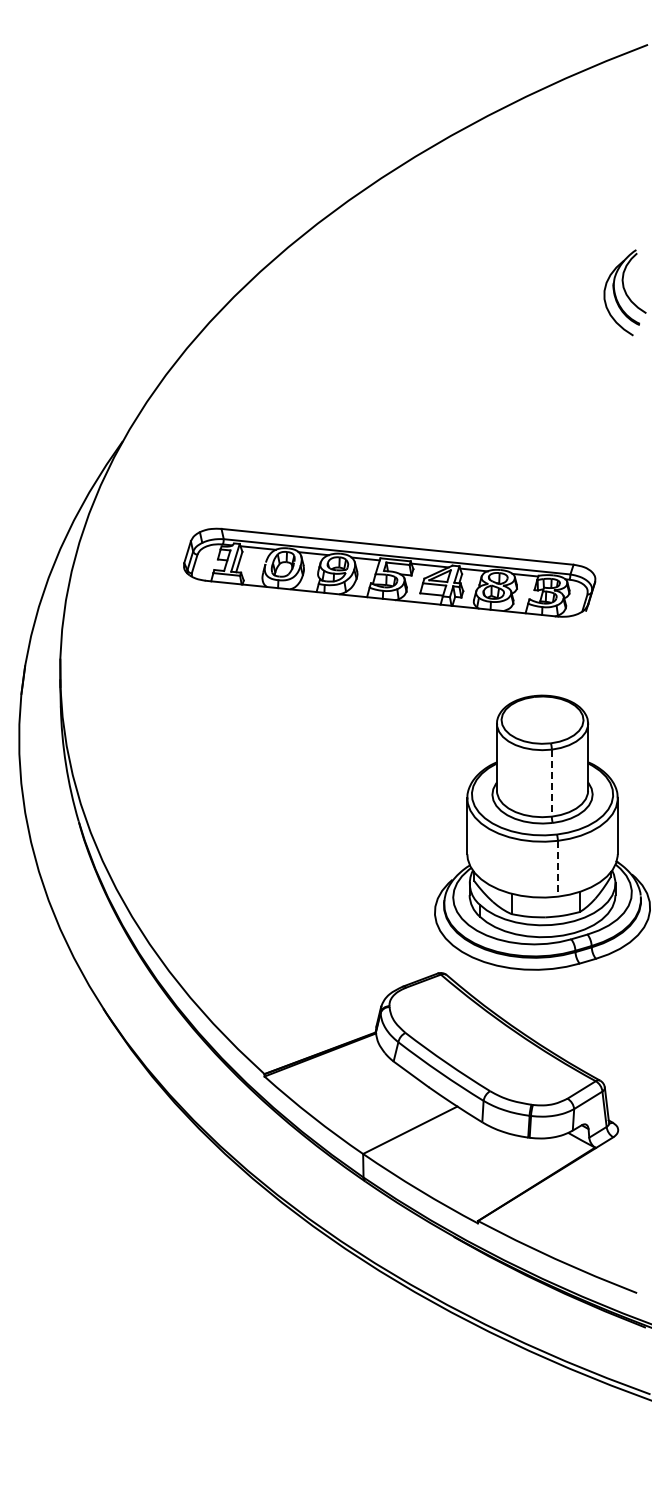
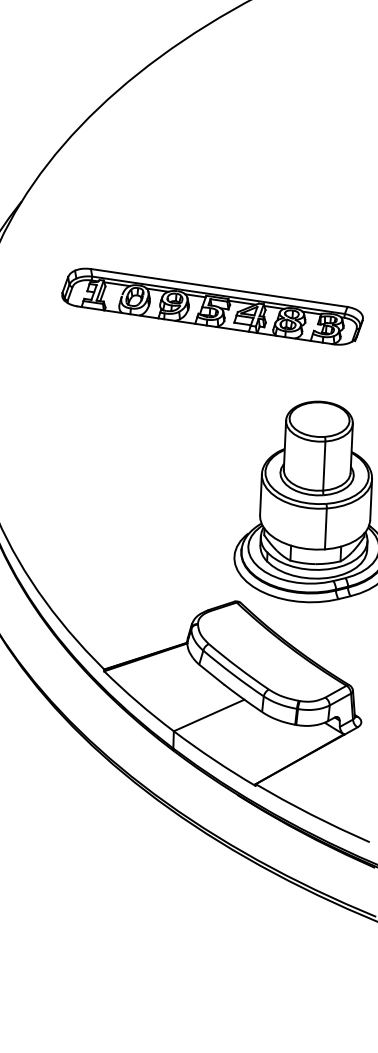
line: (551, 783) -> (324, 466), dashed -> solid
line: (557, 868) -> (325, 528), dashed -> solid

